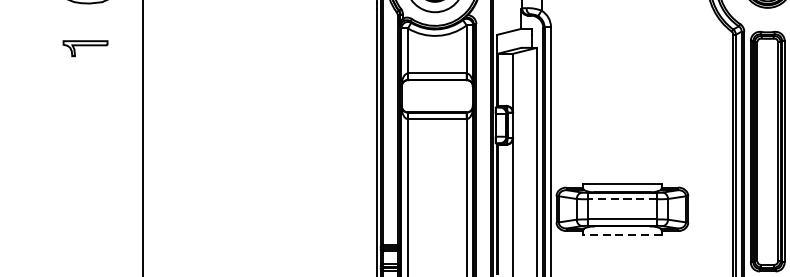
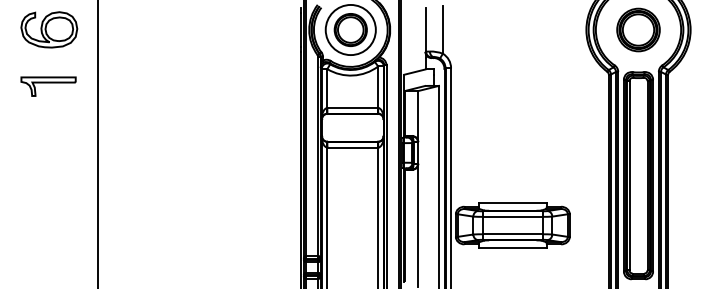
part: (85, 48) -> (48, 86), size x1.43
line: (622, 198) -> (512, 216), dashed -> solid
line: (622, 234) -> (512, 247), dashed -> solid

